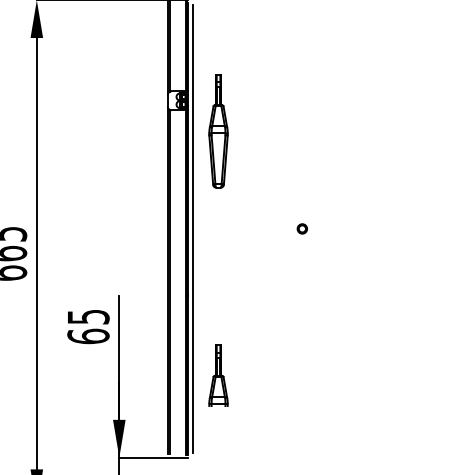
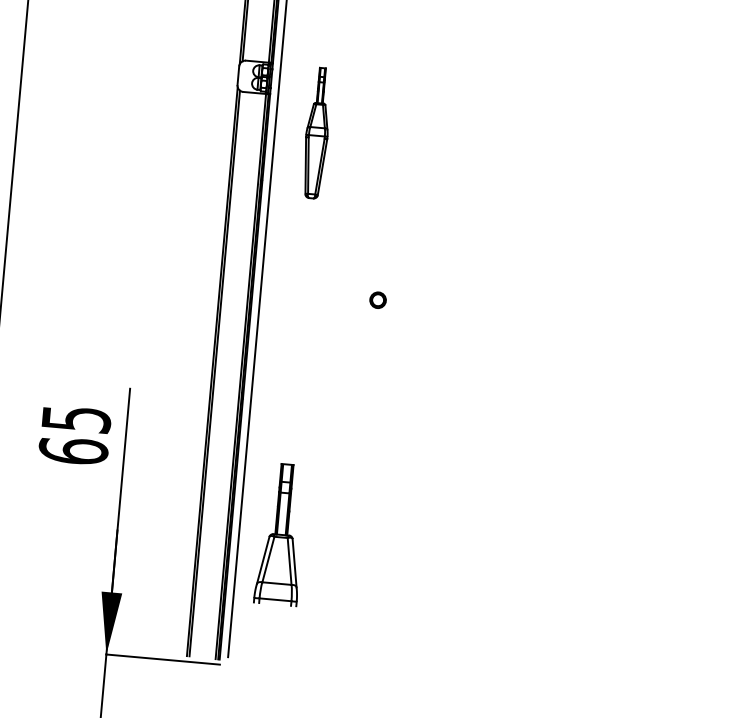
part: (218, 131) -> (317, 133), size x0.7
part: (301, 228) -> (376, 299), moved
part: (218, 375) -> (281, 534), size x1.4

